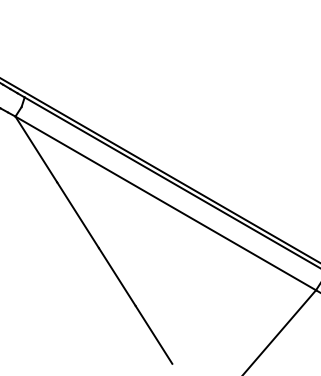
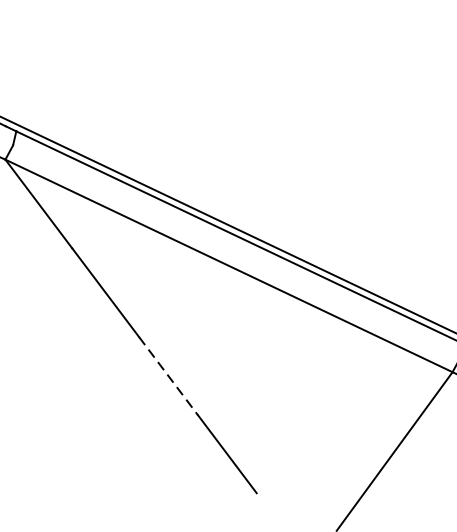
line: (117, 277) -> (168, 376), solid -> dashed

